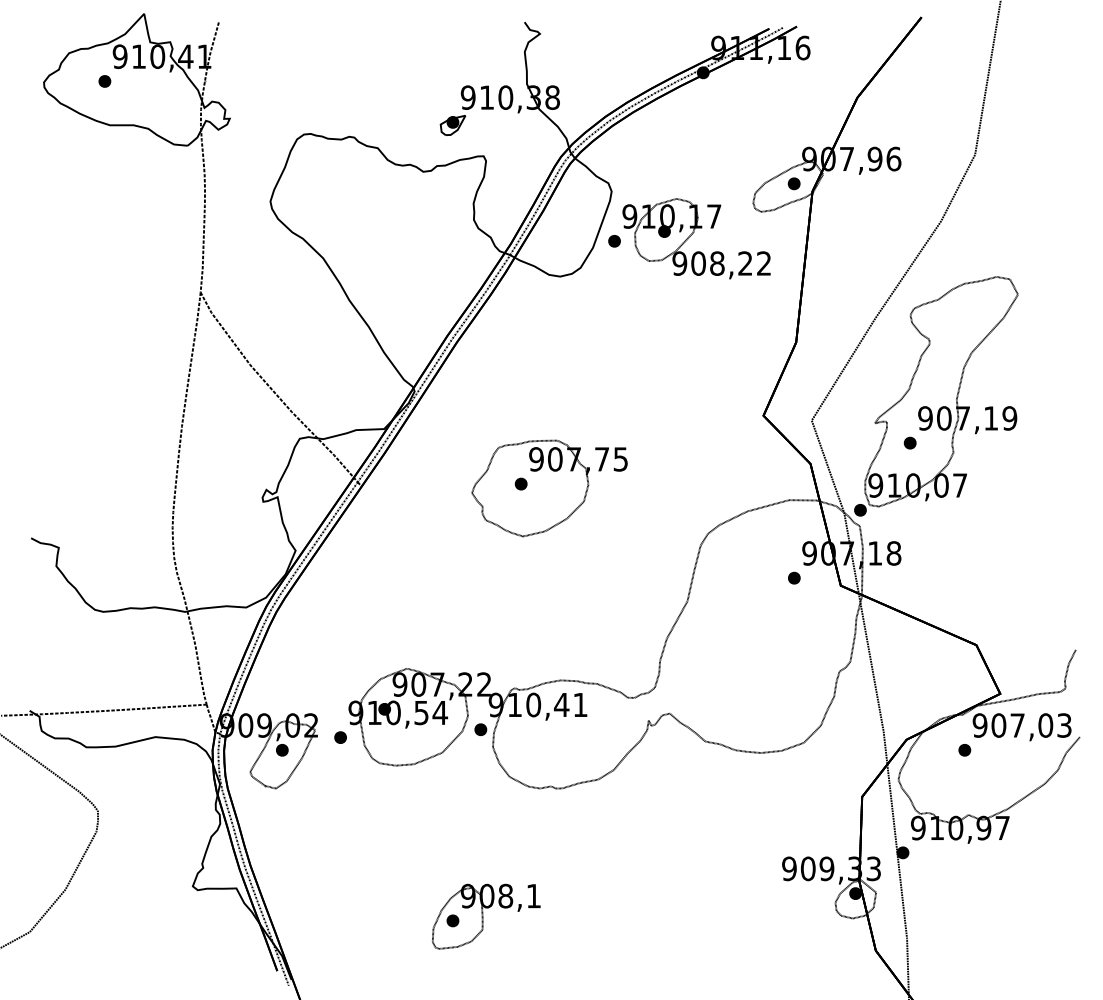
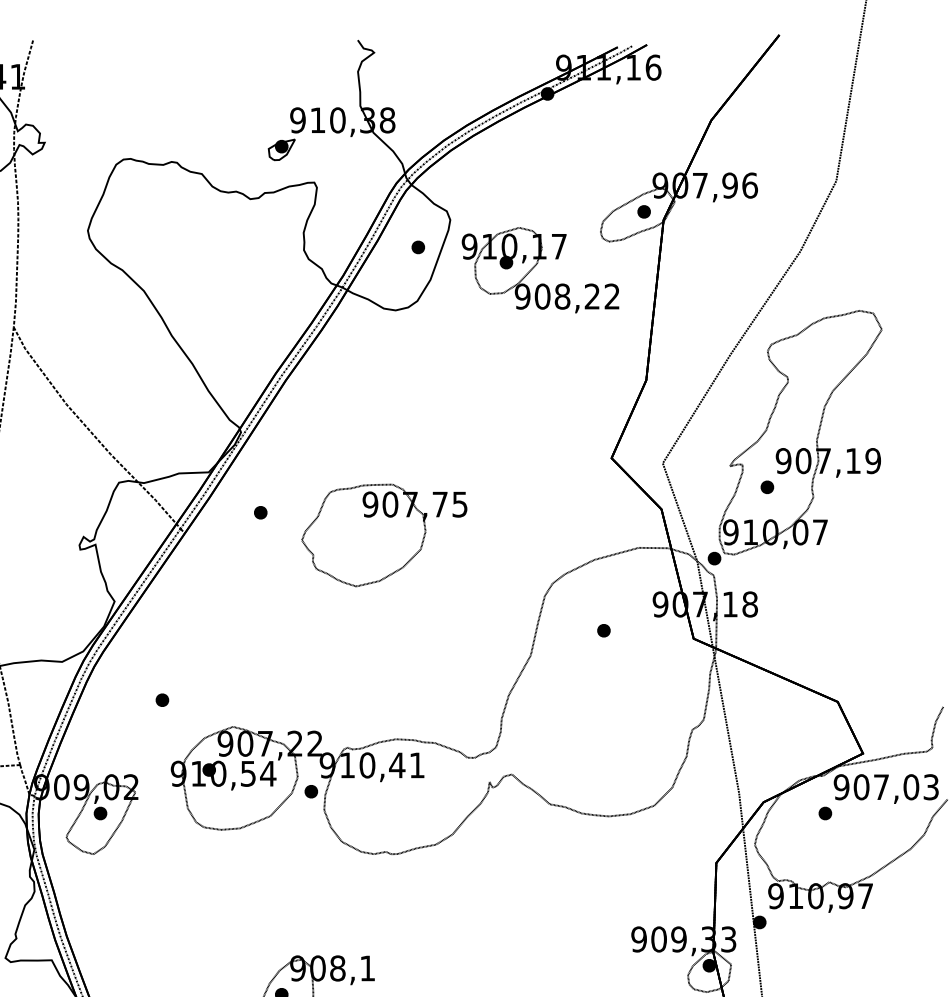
part: (614, 241) -> (418, 247), moved
part: (520, 483) -> (260, 512), moved
part: (794, 577) -> (604, 630), moved
part: (340, 737) -> (162, 700), moved

